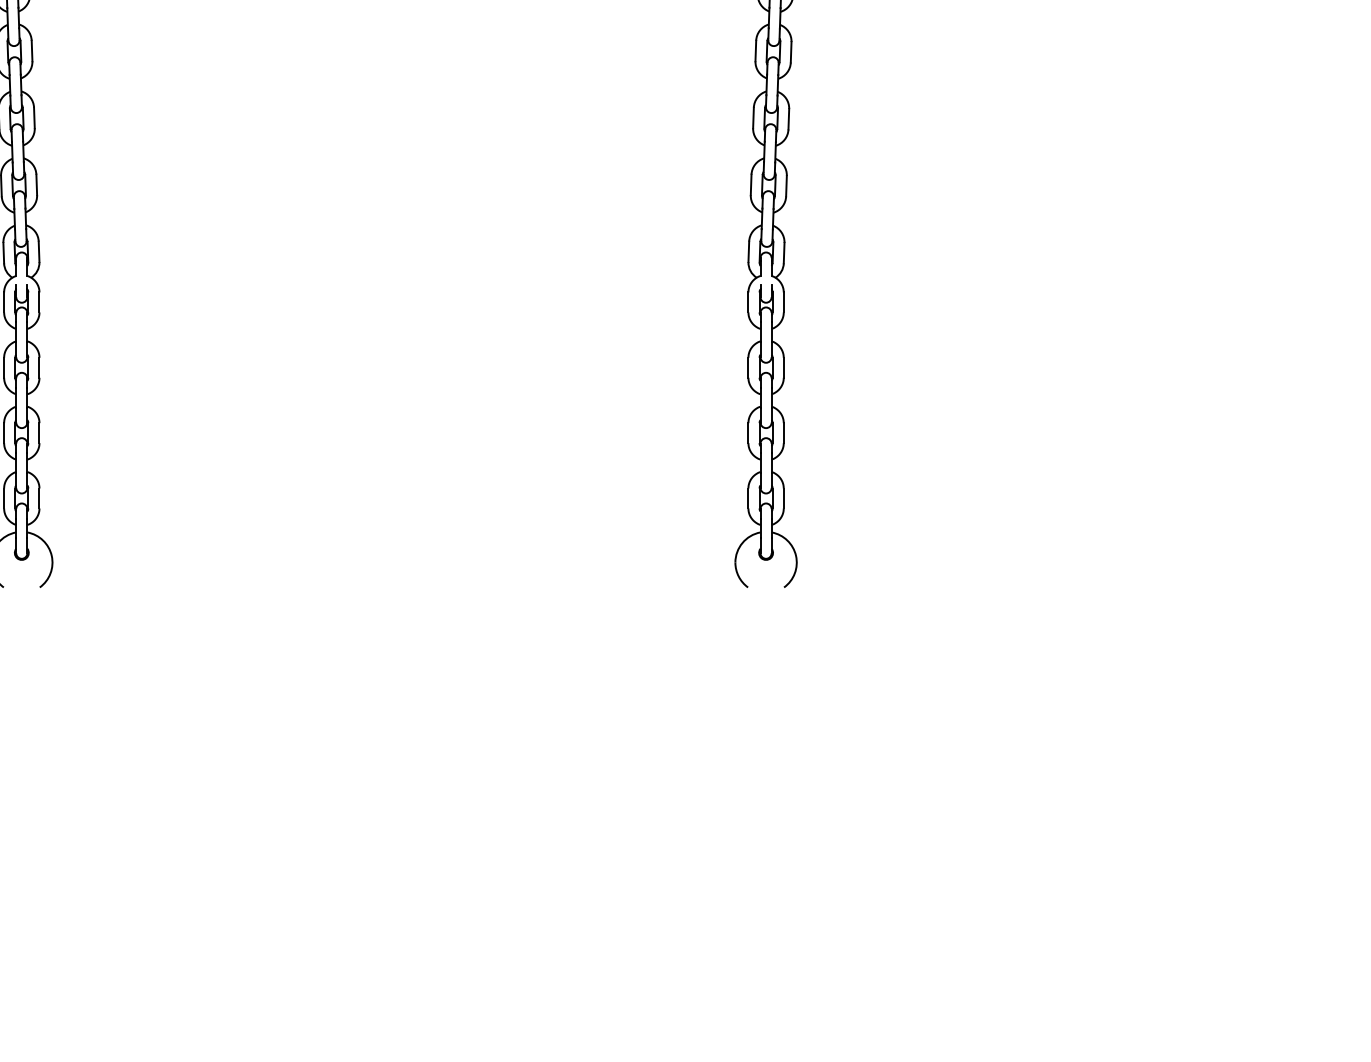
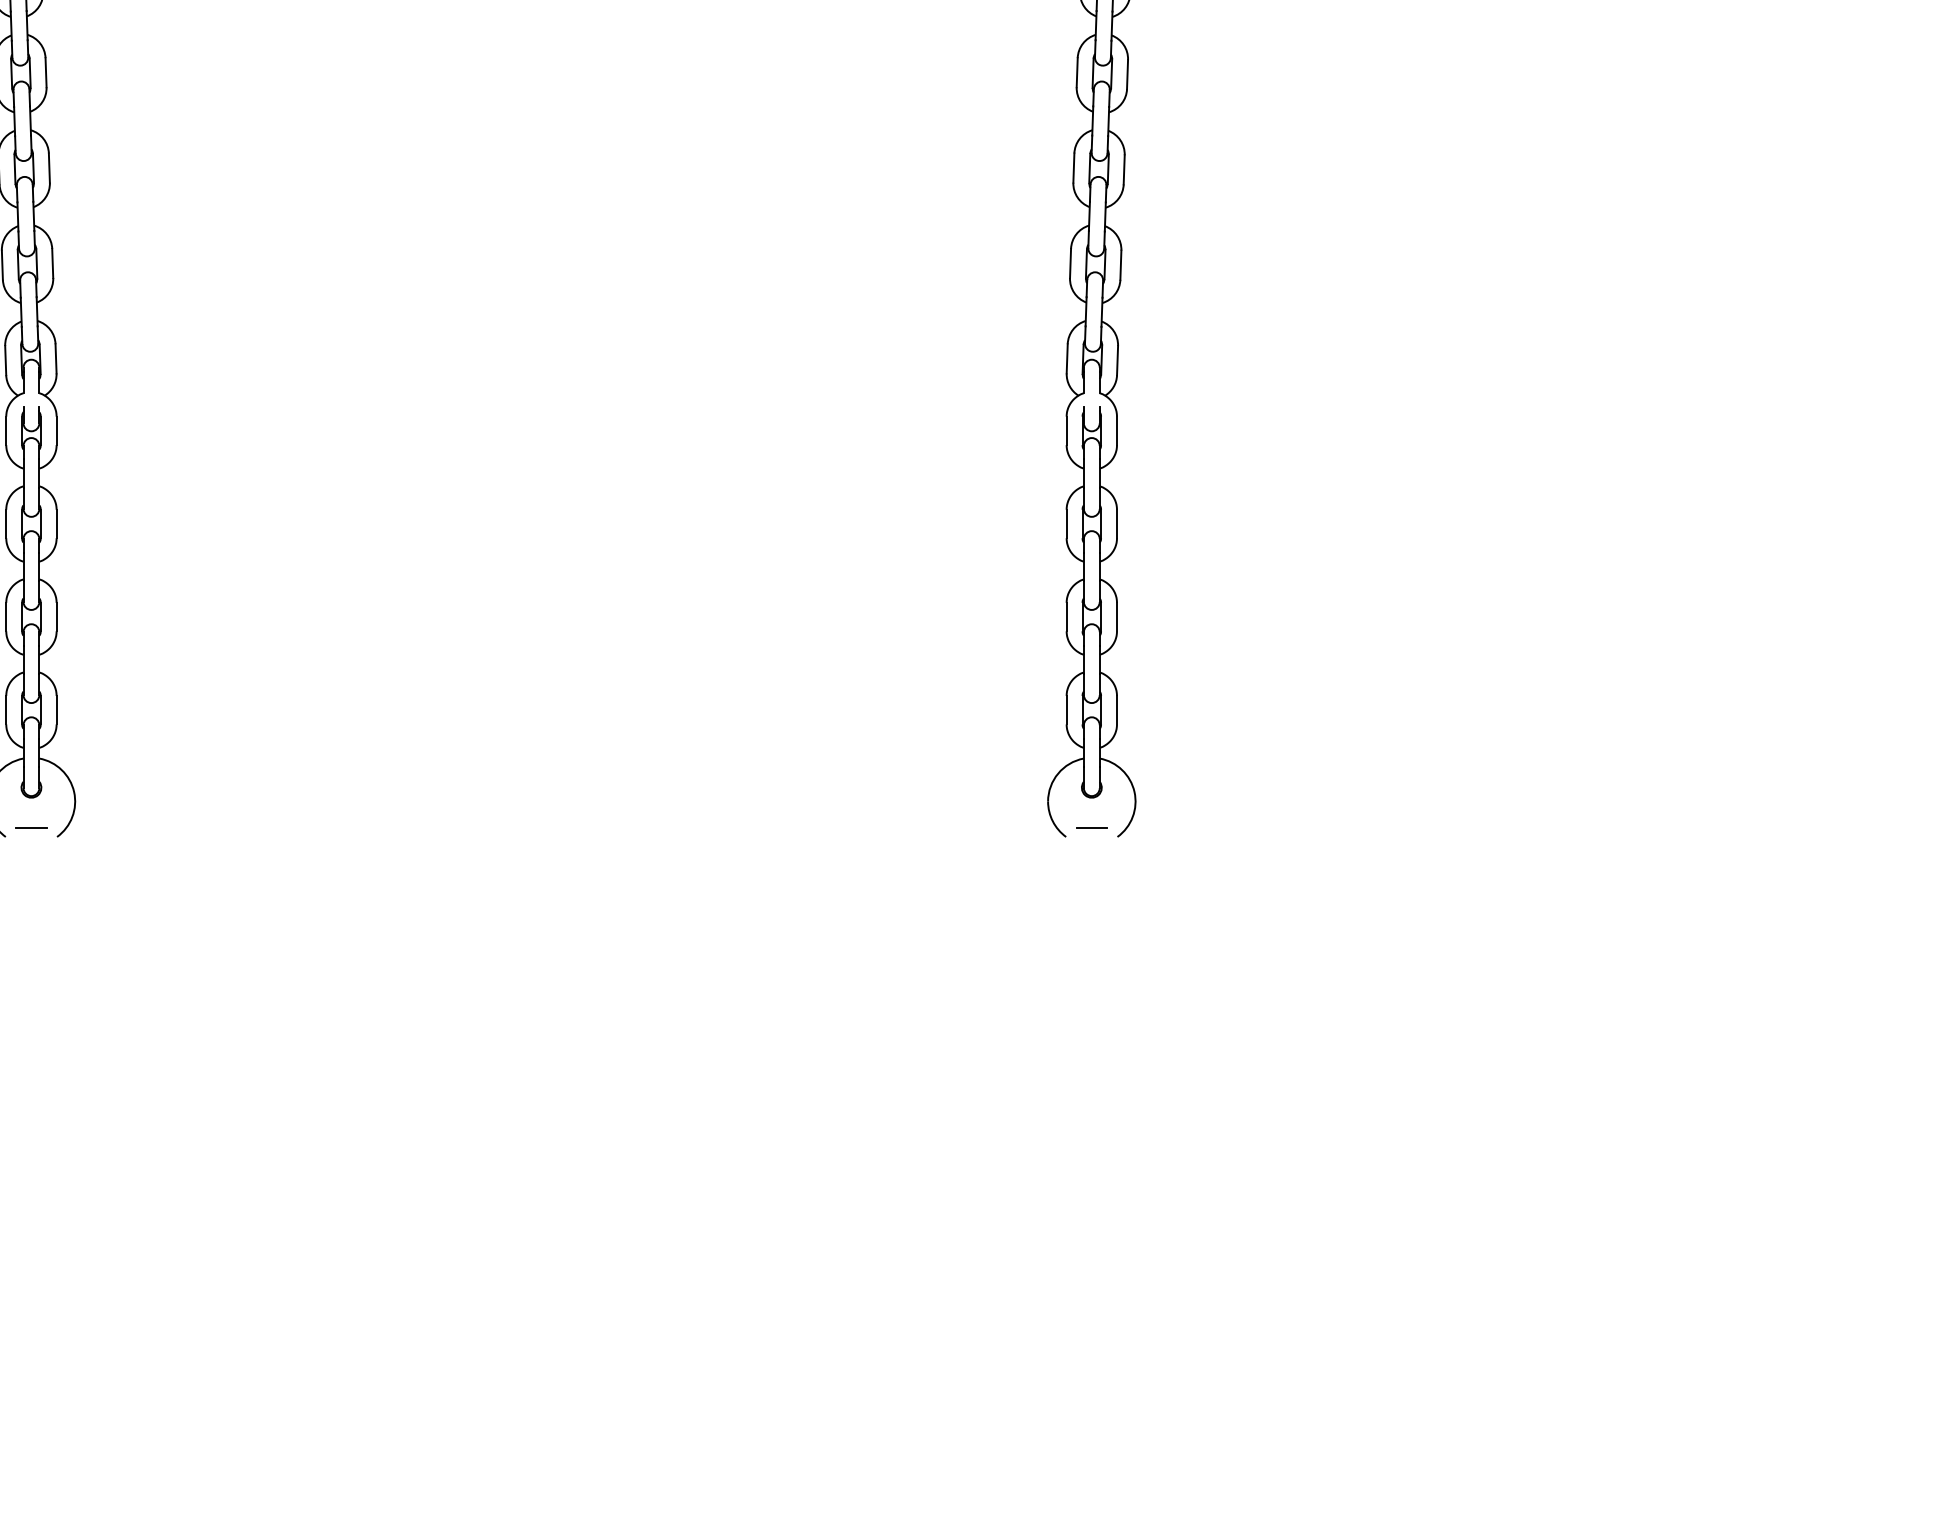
line: (21, 580) -> (31, 827), added
line: (765, 581) -> (1091, 828), added

